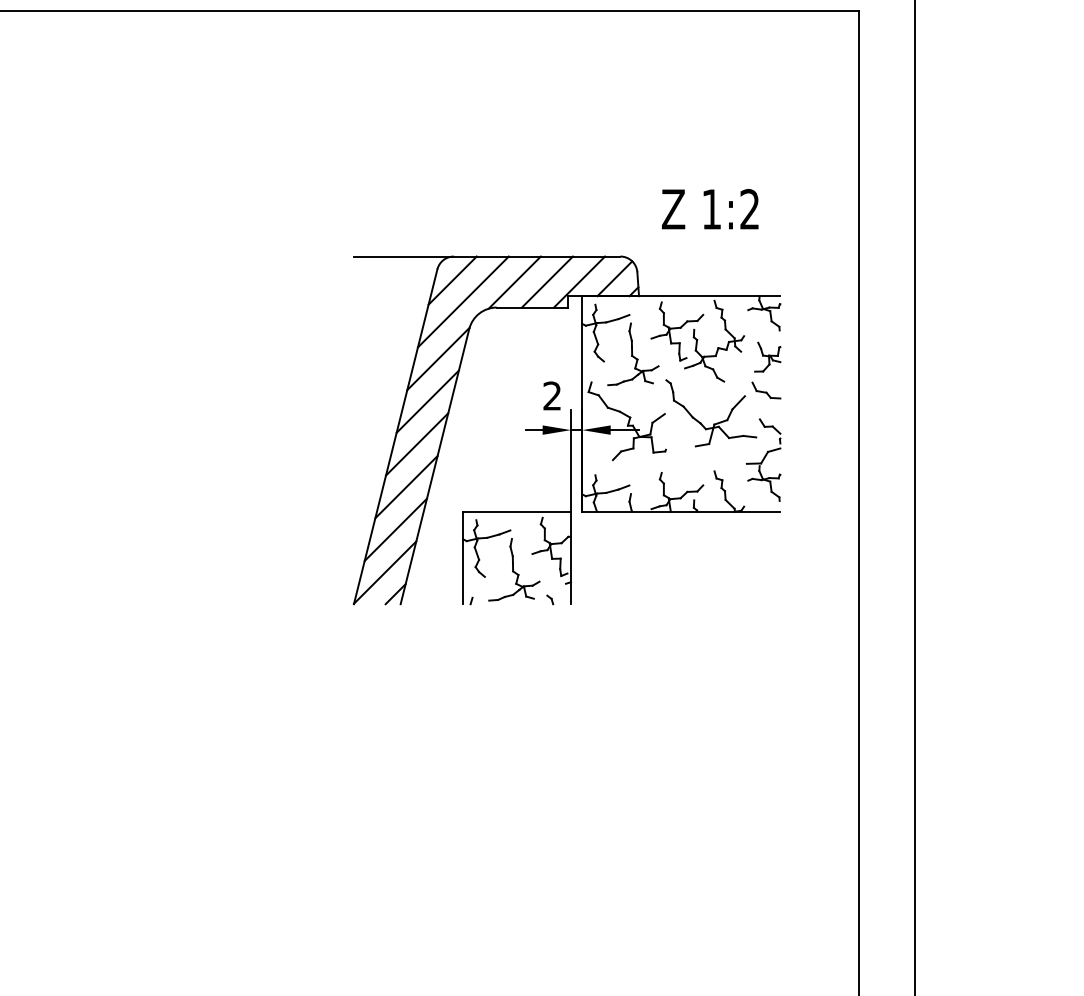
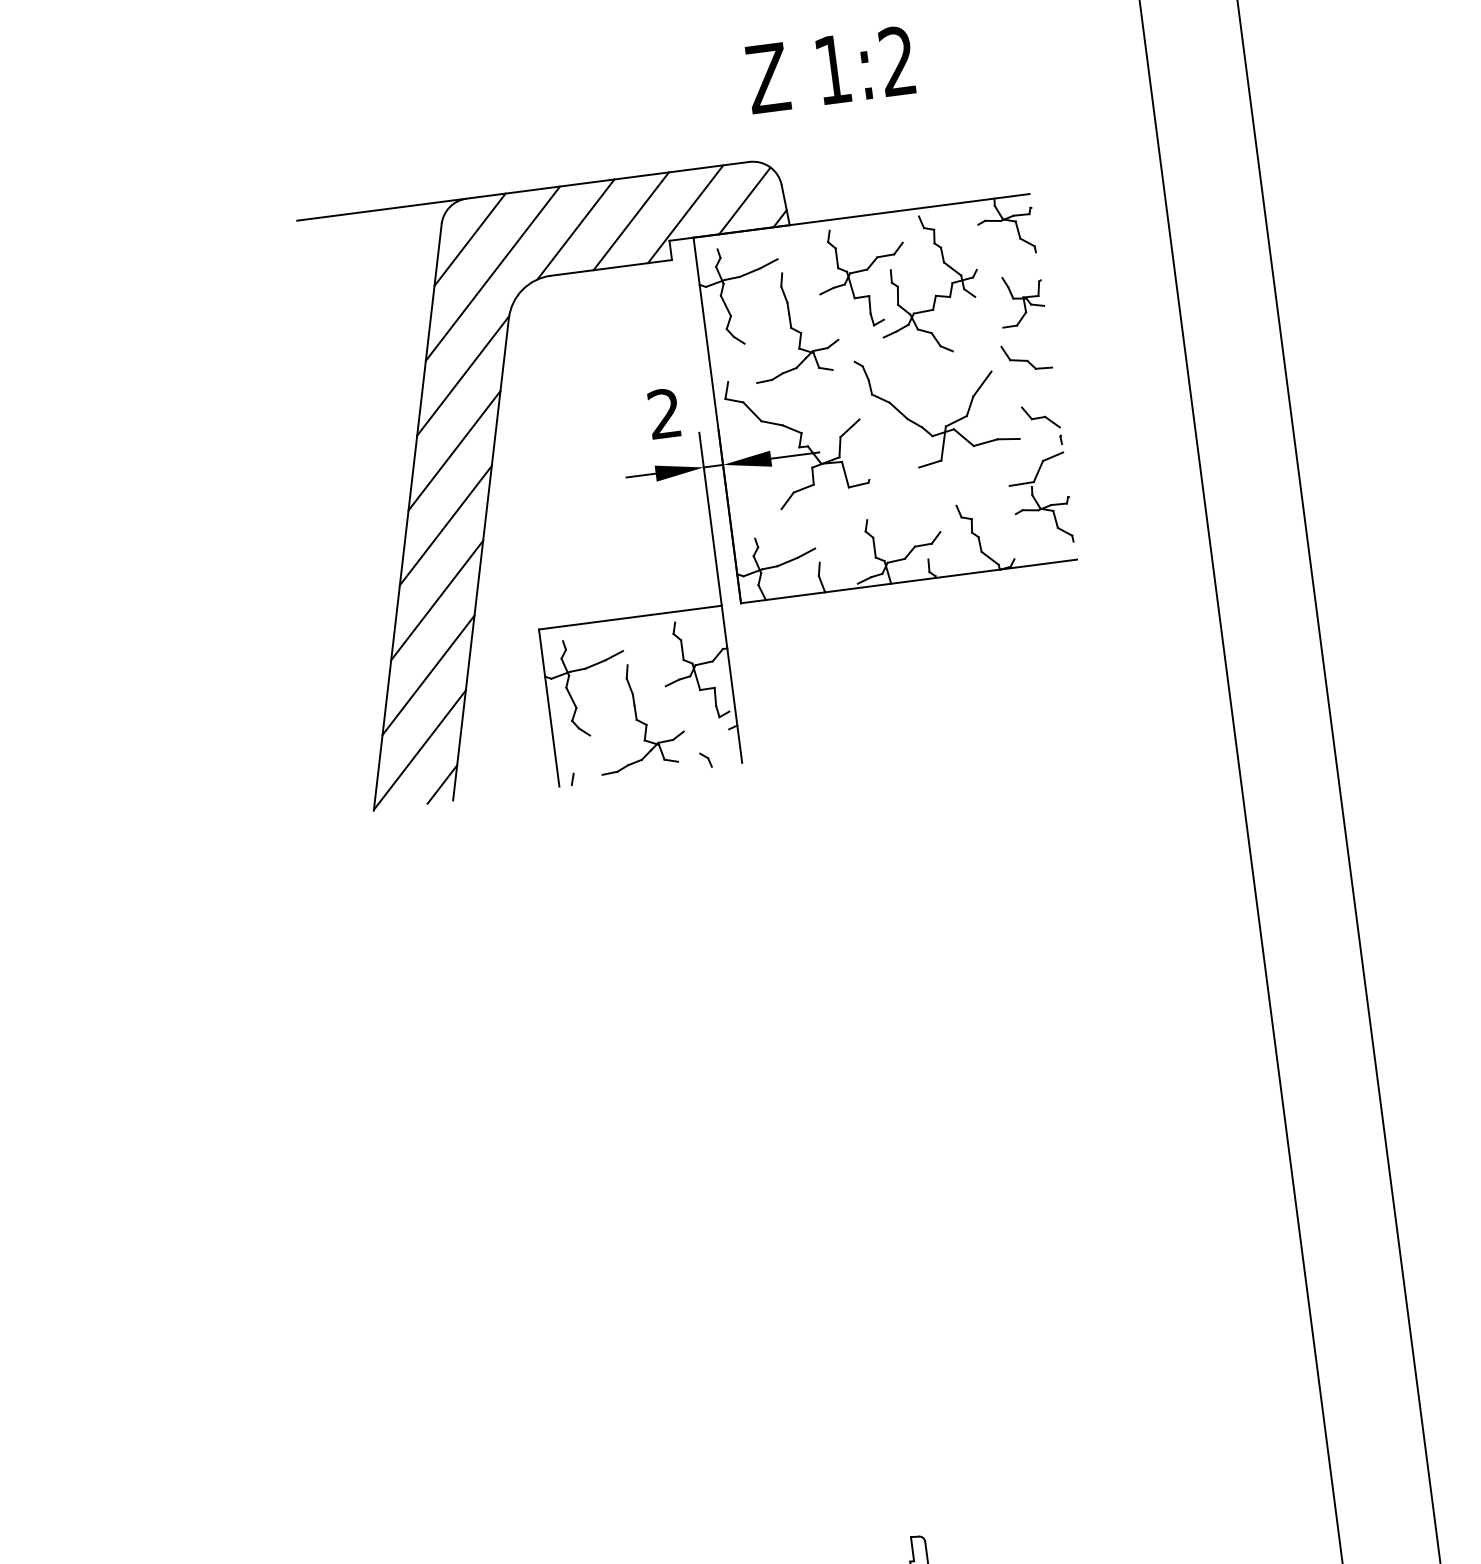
text: (710, 209) -> (830, 70), moved

